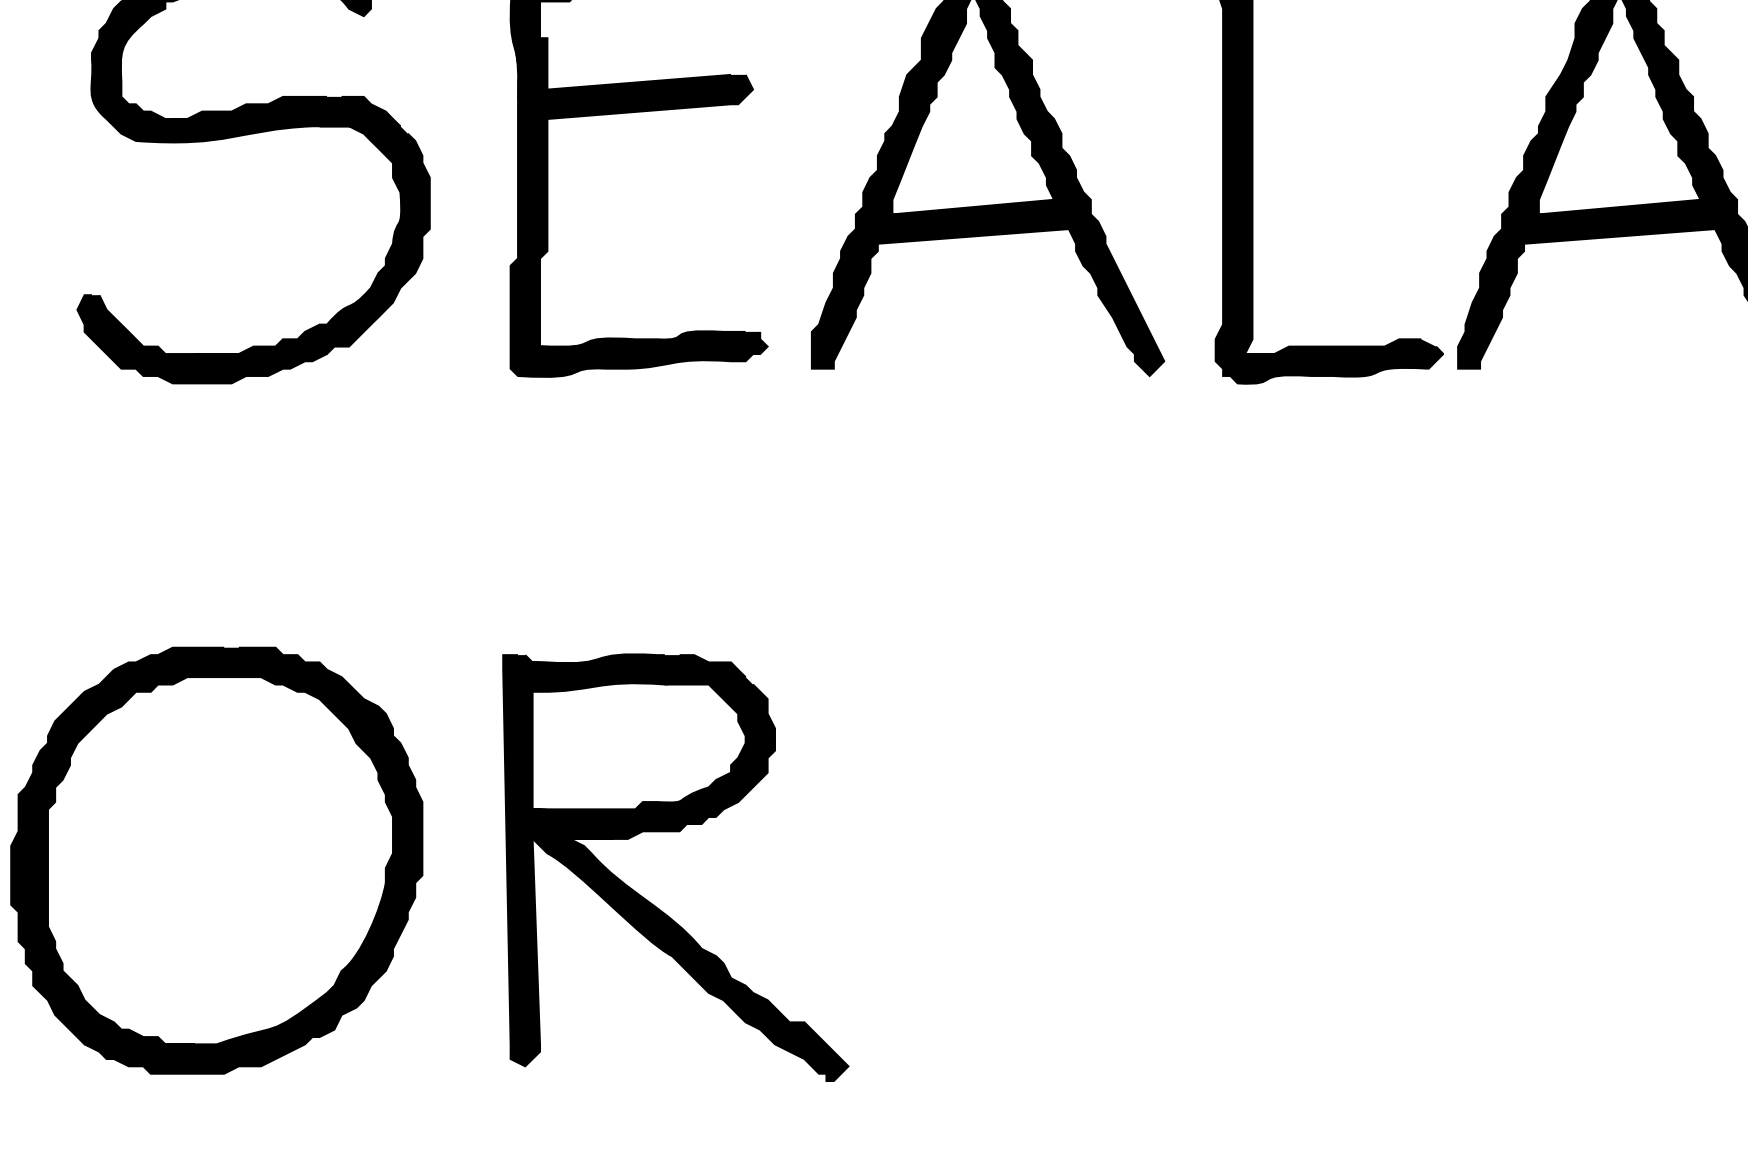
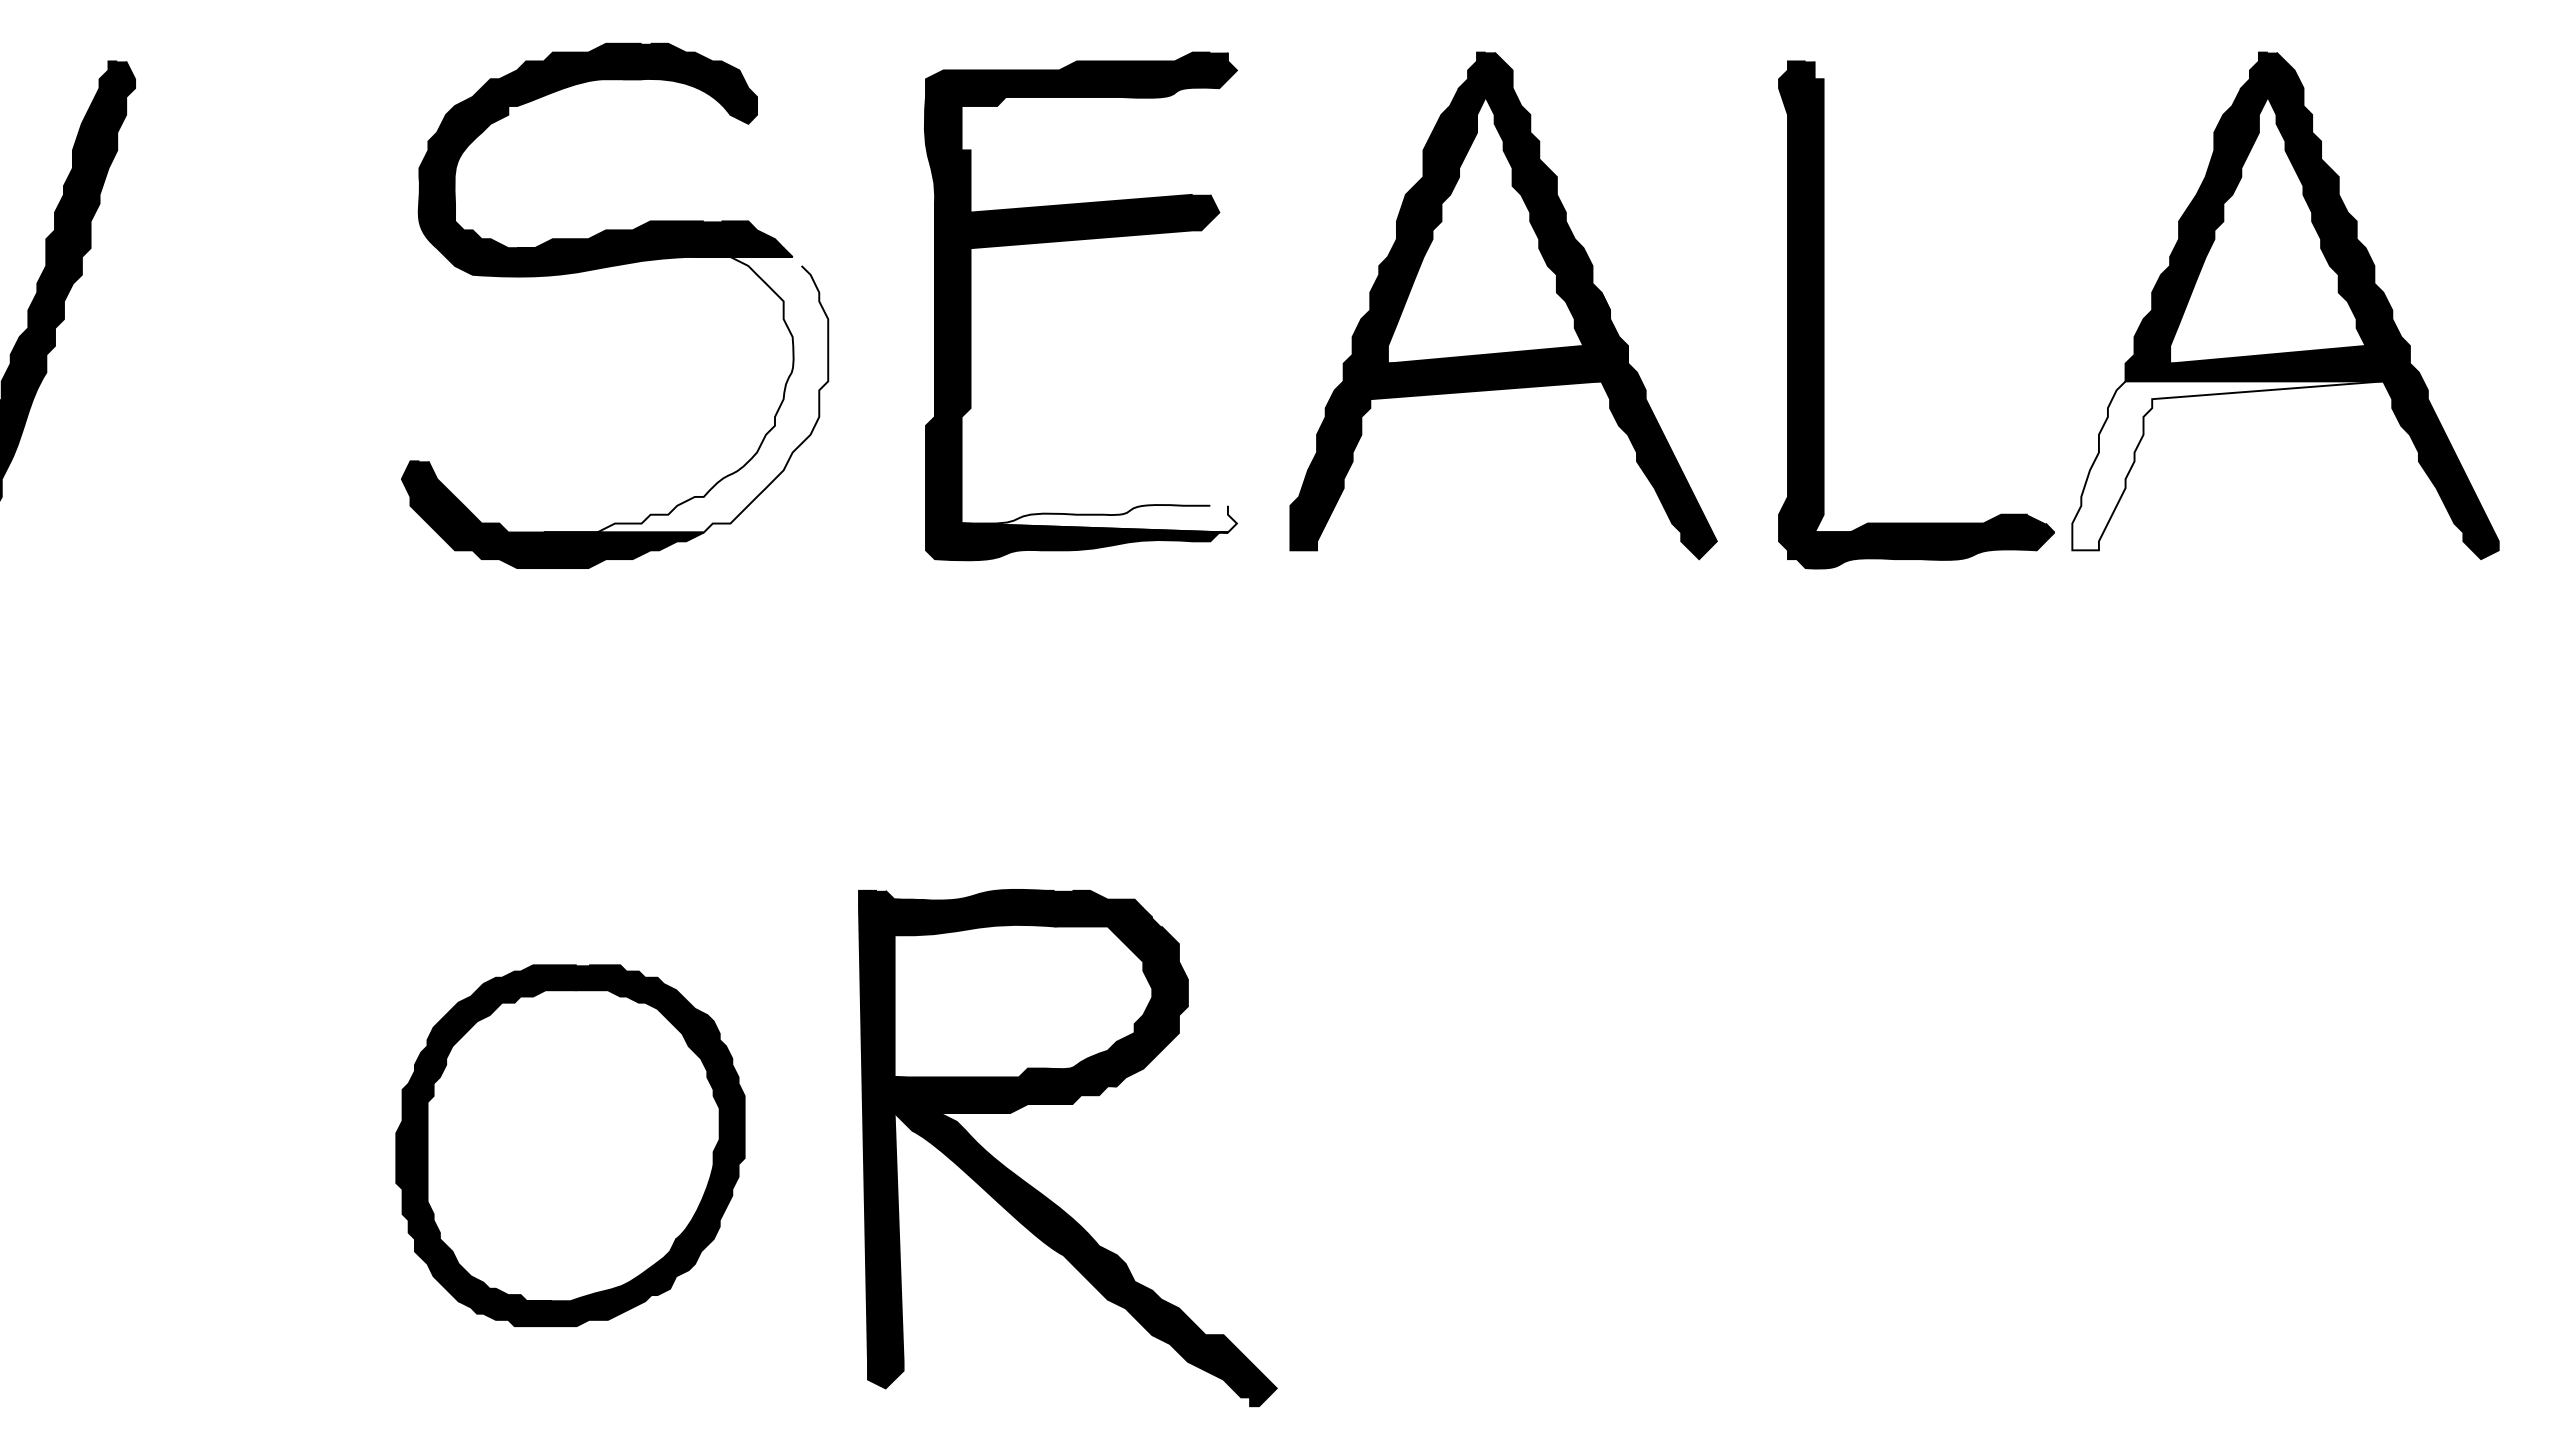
fill: (311, 239) -> (685, 394), removed
fill: (1586, 298) -> (2227, 465), removed
fill: (653, 342) -> (1098, 518), removed
part: (675, 831) -> (1067, 1104), moved
part: (216, 860) -> (570, 1145), size x0.7

